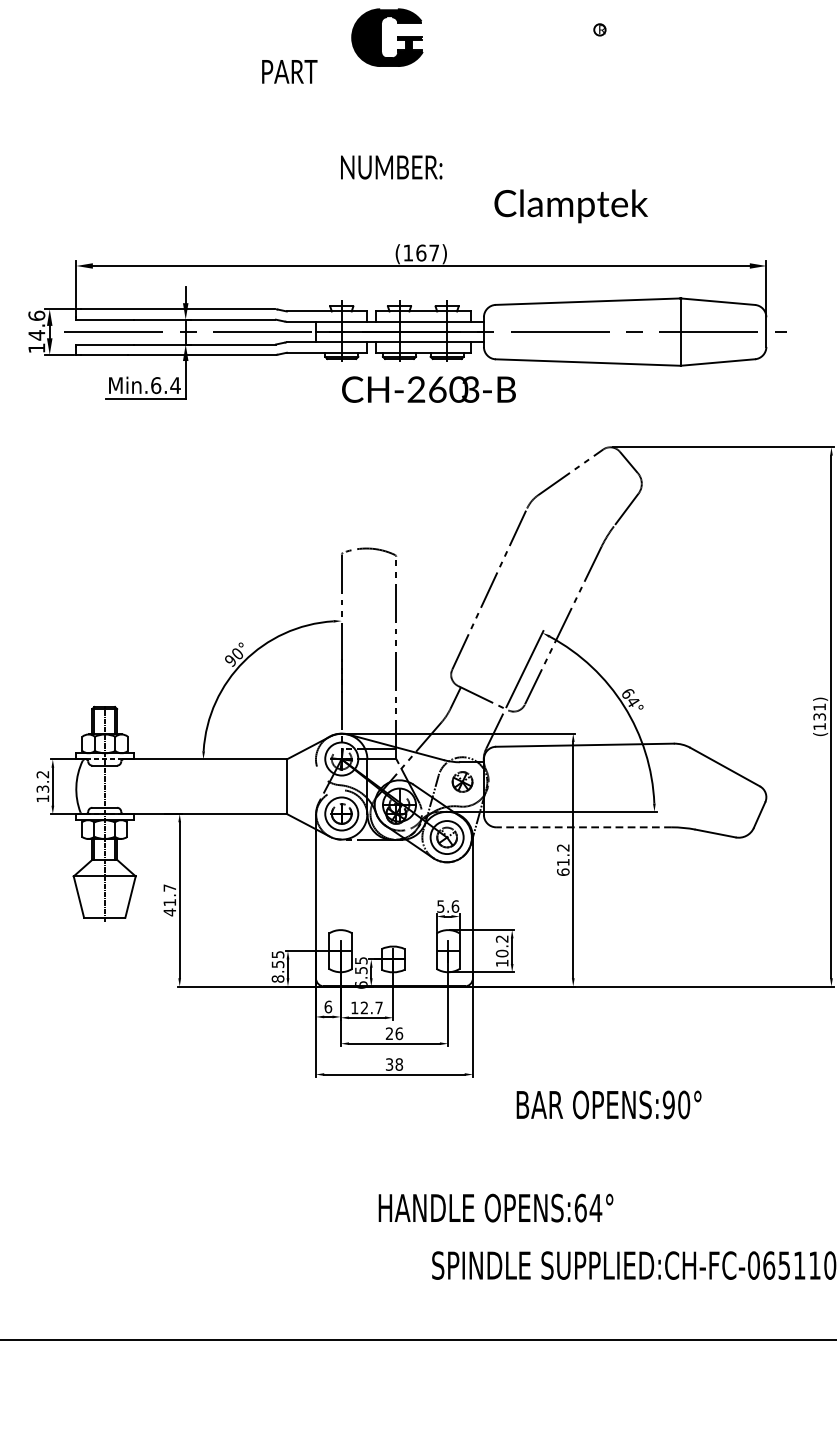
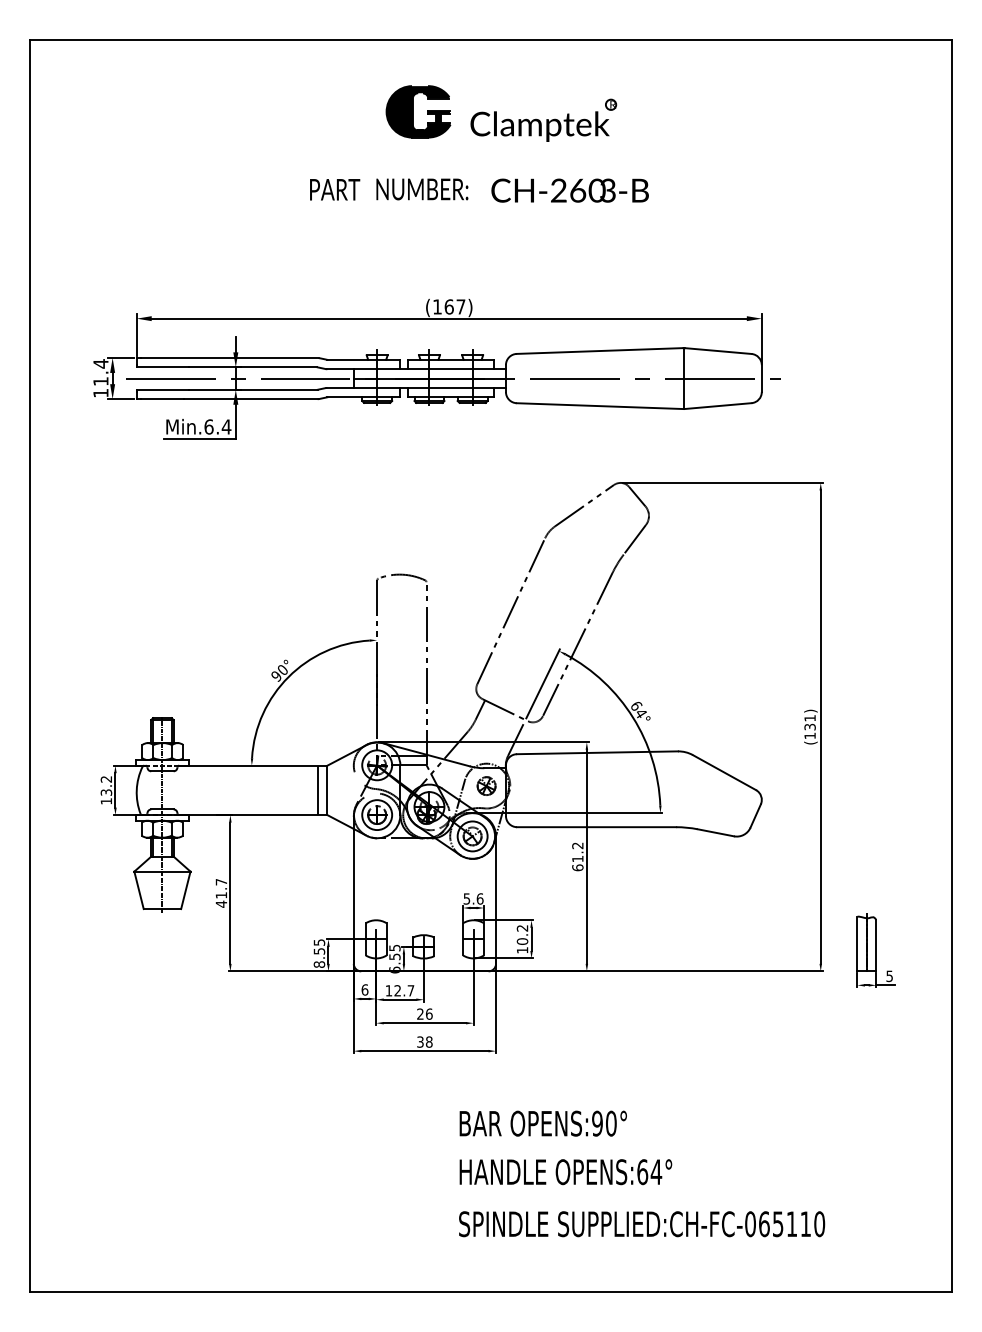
text: (290, 71) -> (335, 189), moved
text: (391, 167) -> (422, 189), moved
text: (570, 206) -> (539, 126), moved
text: (36, 325) -> (100, 372), 14.6 -> 11.4
text: (428, 389) -> (569, 190), moved
line: (276, 786) -> (318, 790), added
line: (583, 827) -> (596, 827), dashed -> solid
text: (608, 1104) -> (542, 1123), moved
text: (495, 1208) -> (565, 1172), moved

